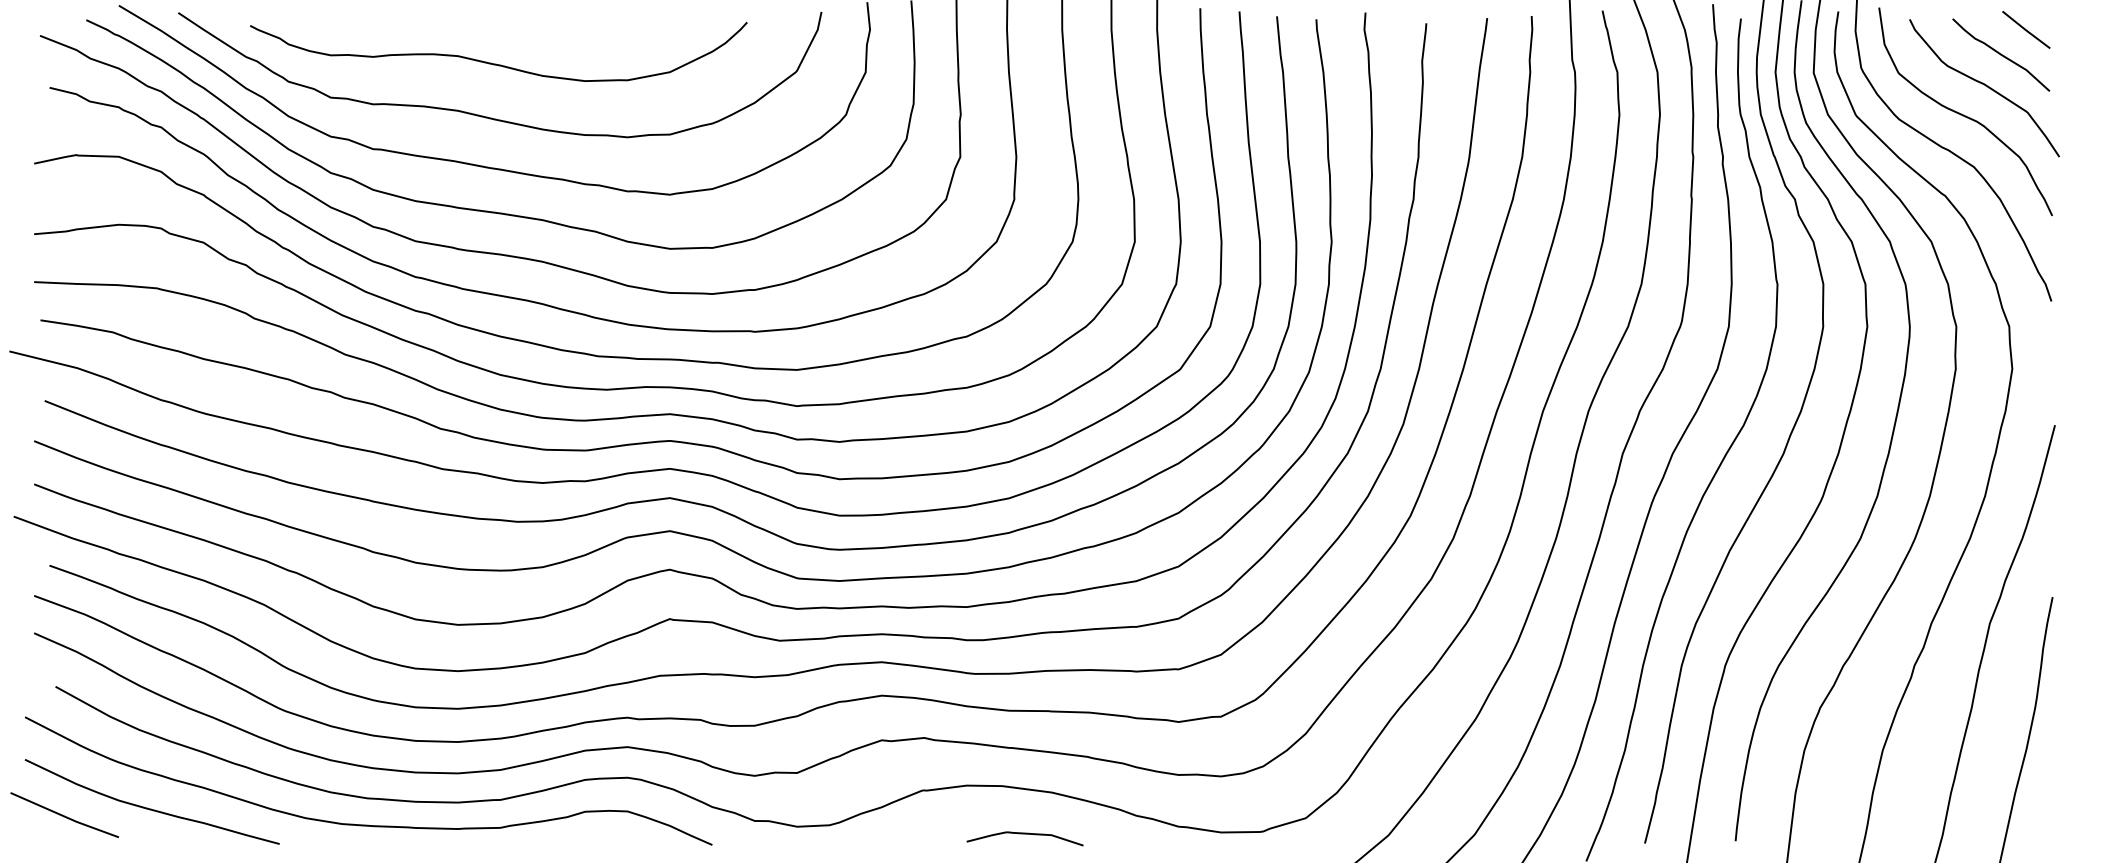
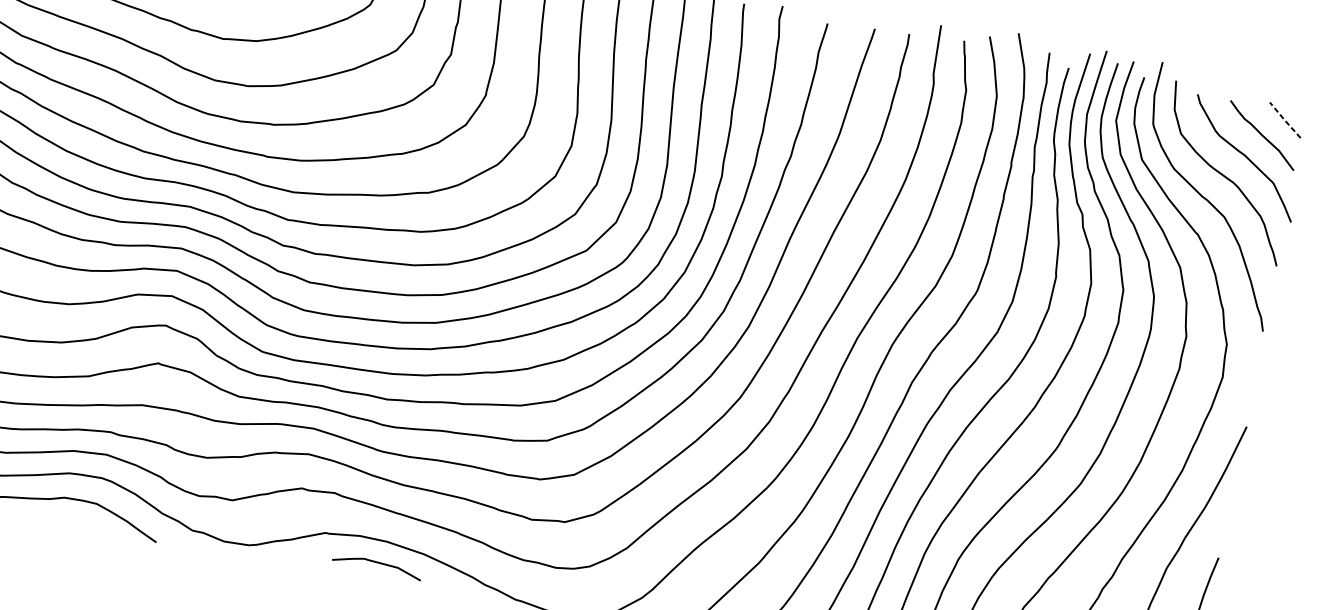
line: (2025, 29) -> (1284, 119), solid -> dashed
curve: (1024, 834) -> (377, 563), moved

